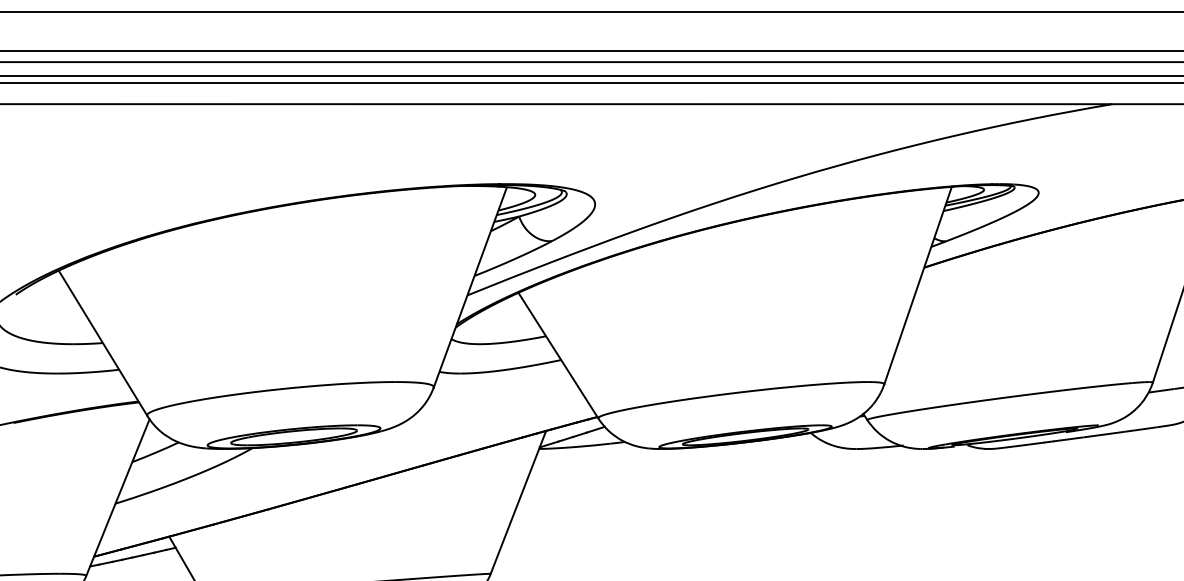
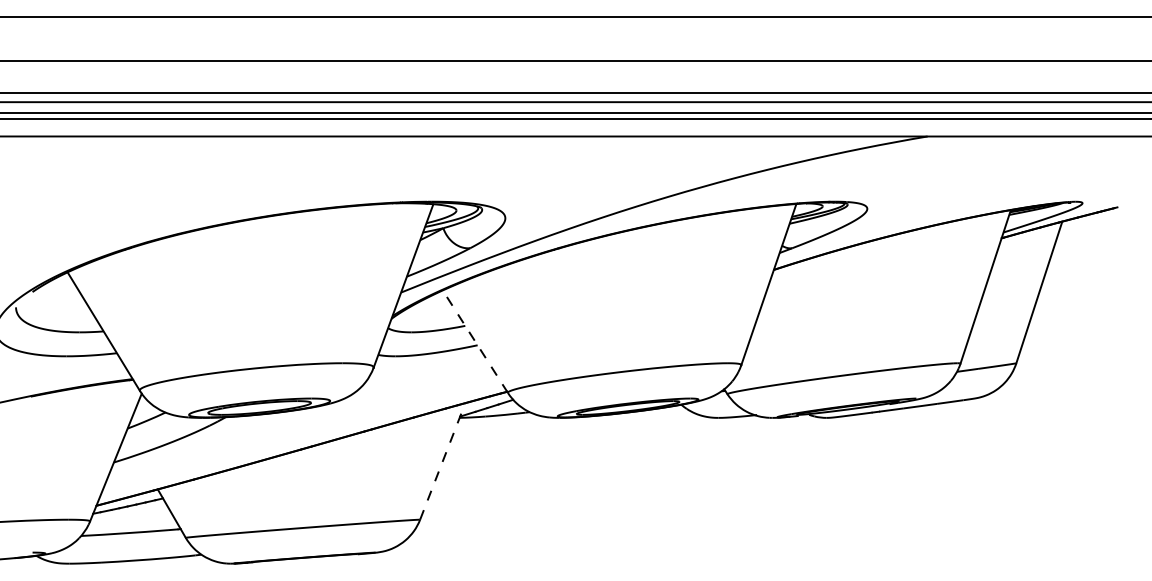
line: (558, 355) -> (475, 341), solid -> dashed
line: (518, 502) -> (442, 461), solid -> dashed

